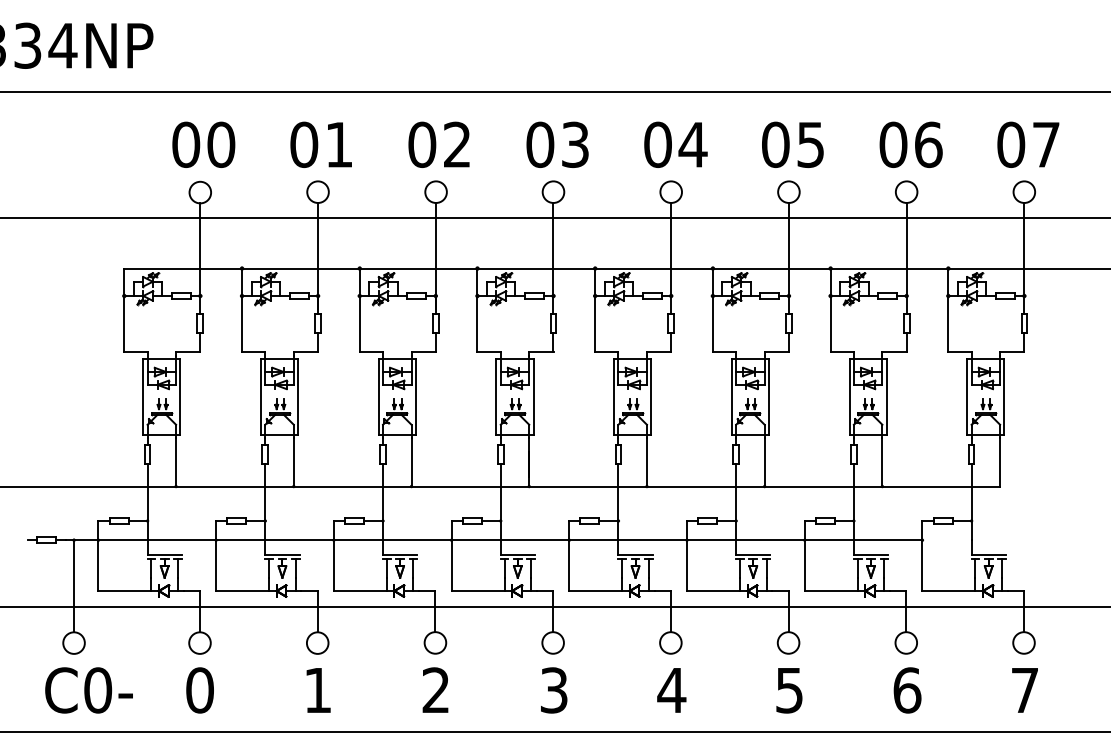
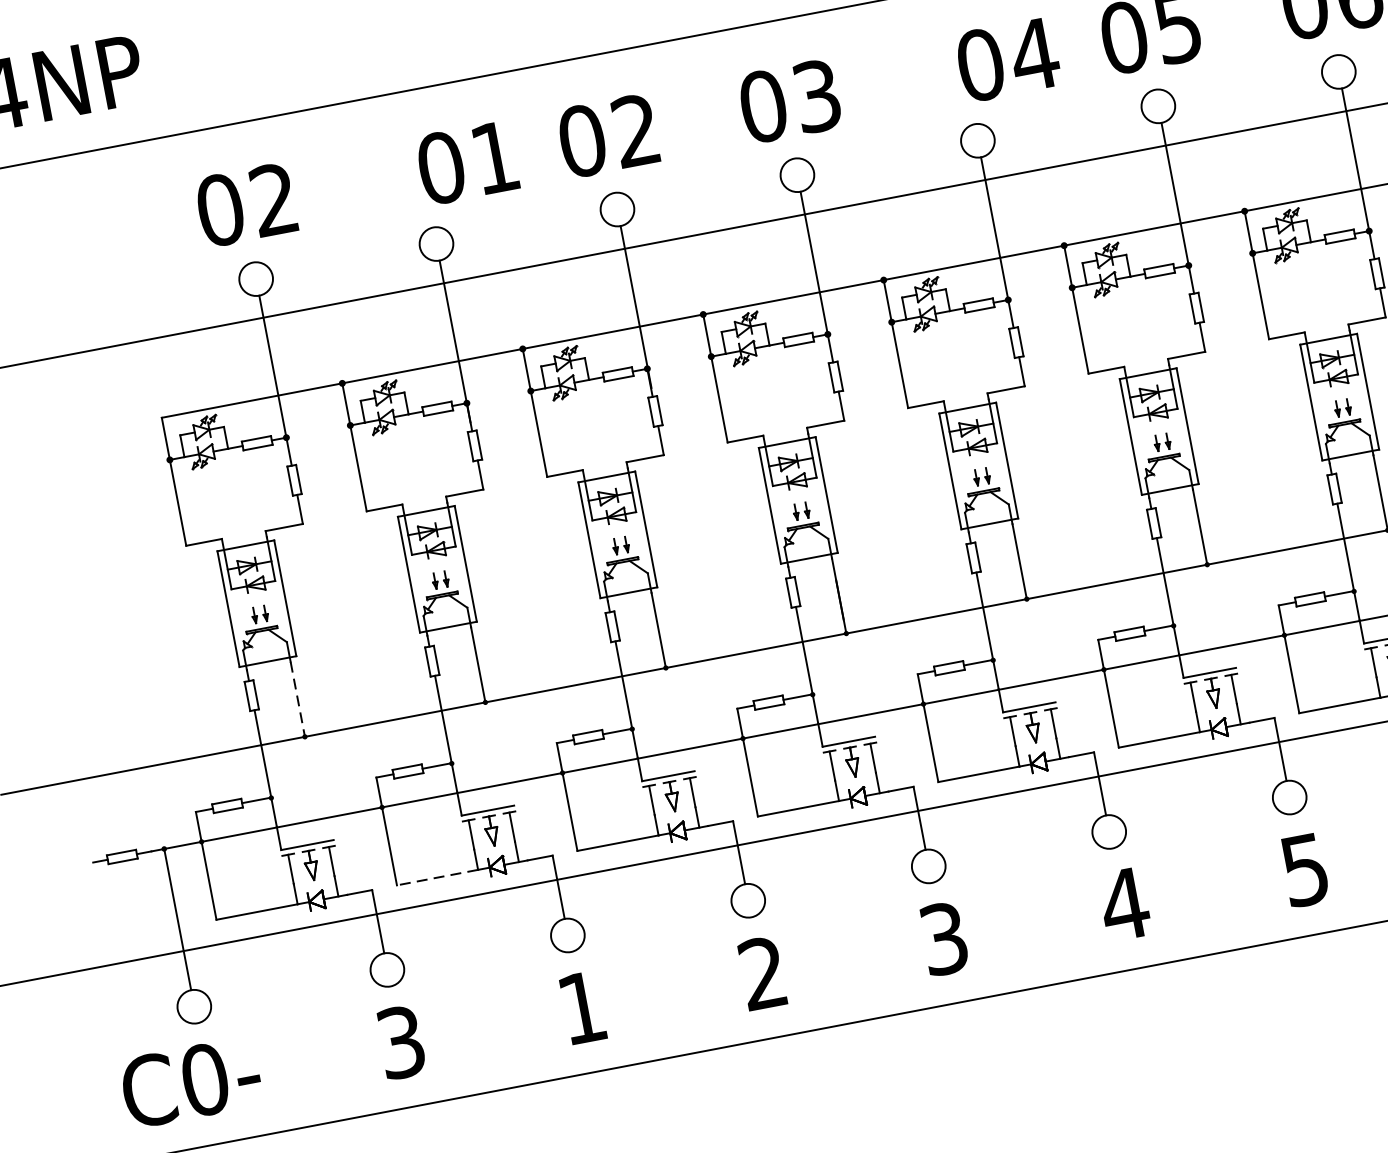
text: (221, 144) -> (274, 199), 00 -> 02
text: (320, 144) -> (466, 162), moved
text: (675, 144) -> (1007, 59), moved
line: (176, 462) -> (298, 699), solid -> dashed
line: (242, 591) -> (437, 878), solid -> dashed
text: (88, 690) -> (190, 1082), moved
text: (199, 690) -> (400, 1042), 0 -> 3

